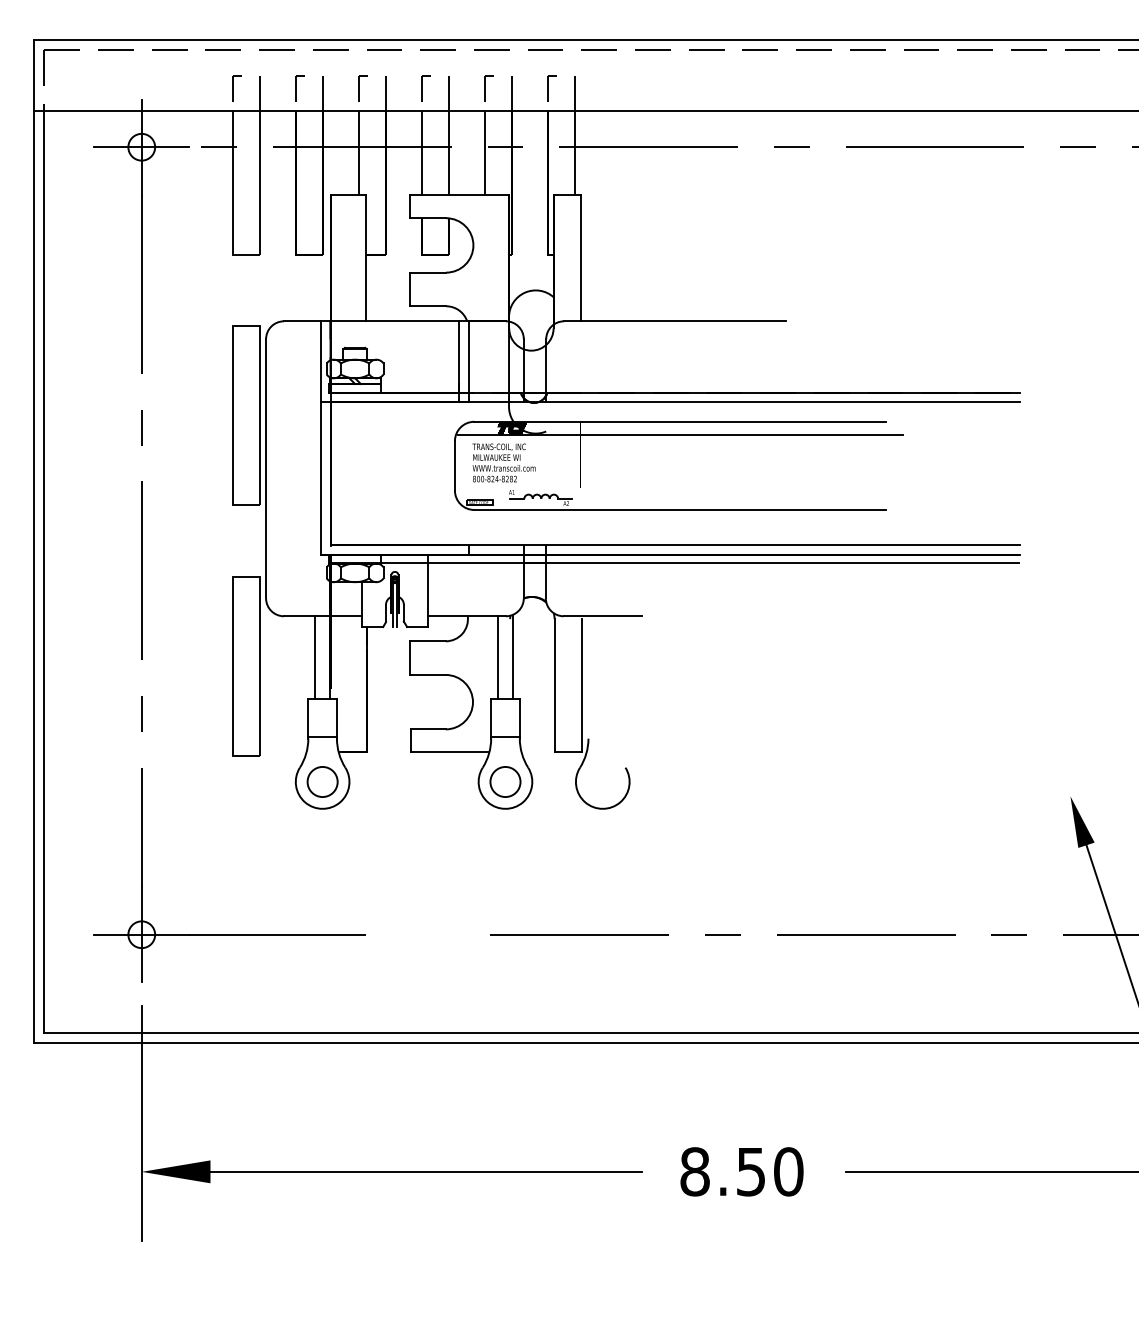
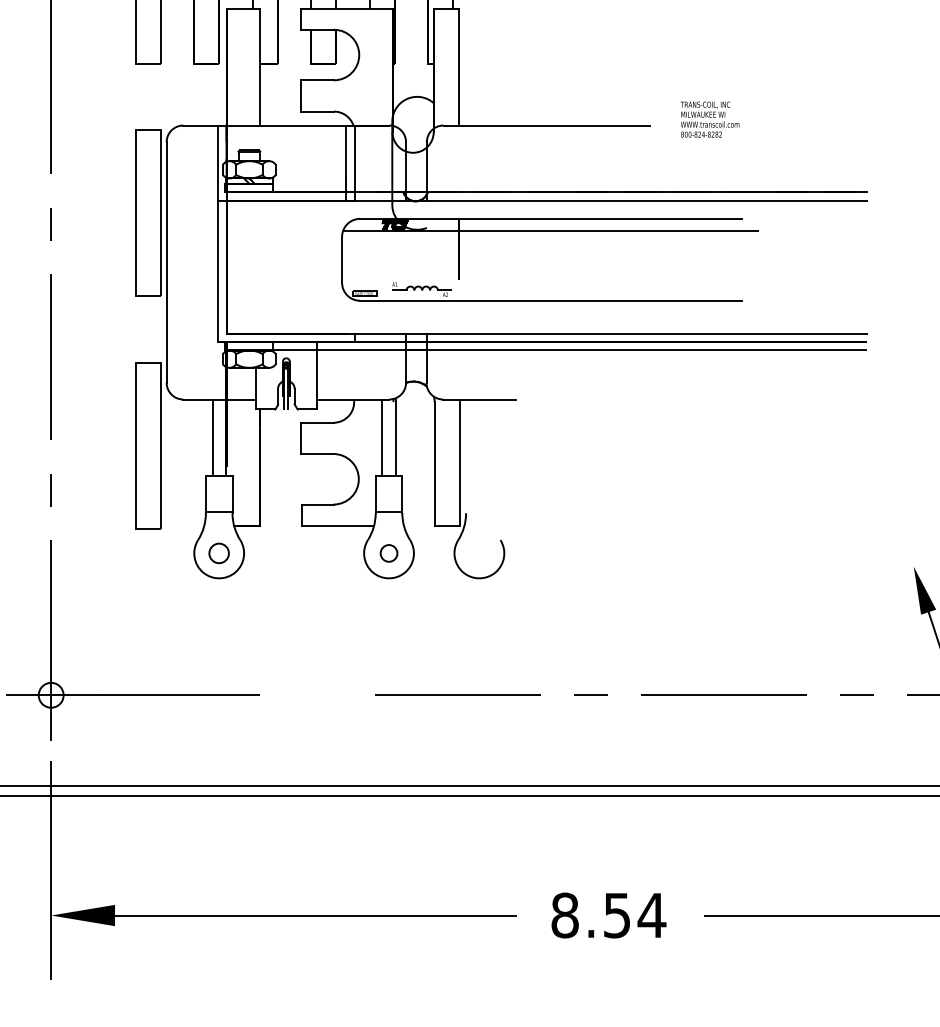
text: (503, 462) -> (709, 119), moved
circle: (322, 781) -> (219, 552), size x0.7
circle: (505, 781) -> (389, 552), size x0.6
text: (788, 1171) -> (651, 915), 8.50 -> 8.54

